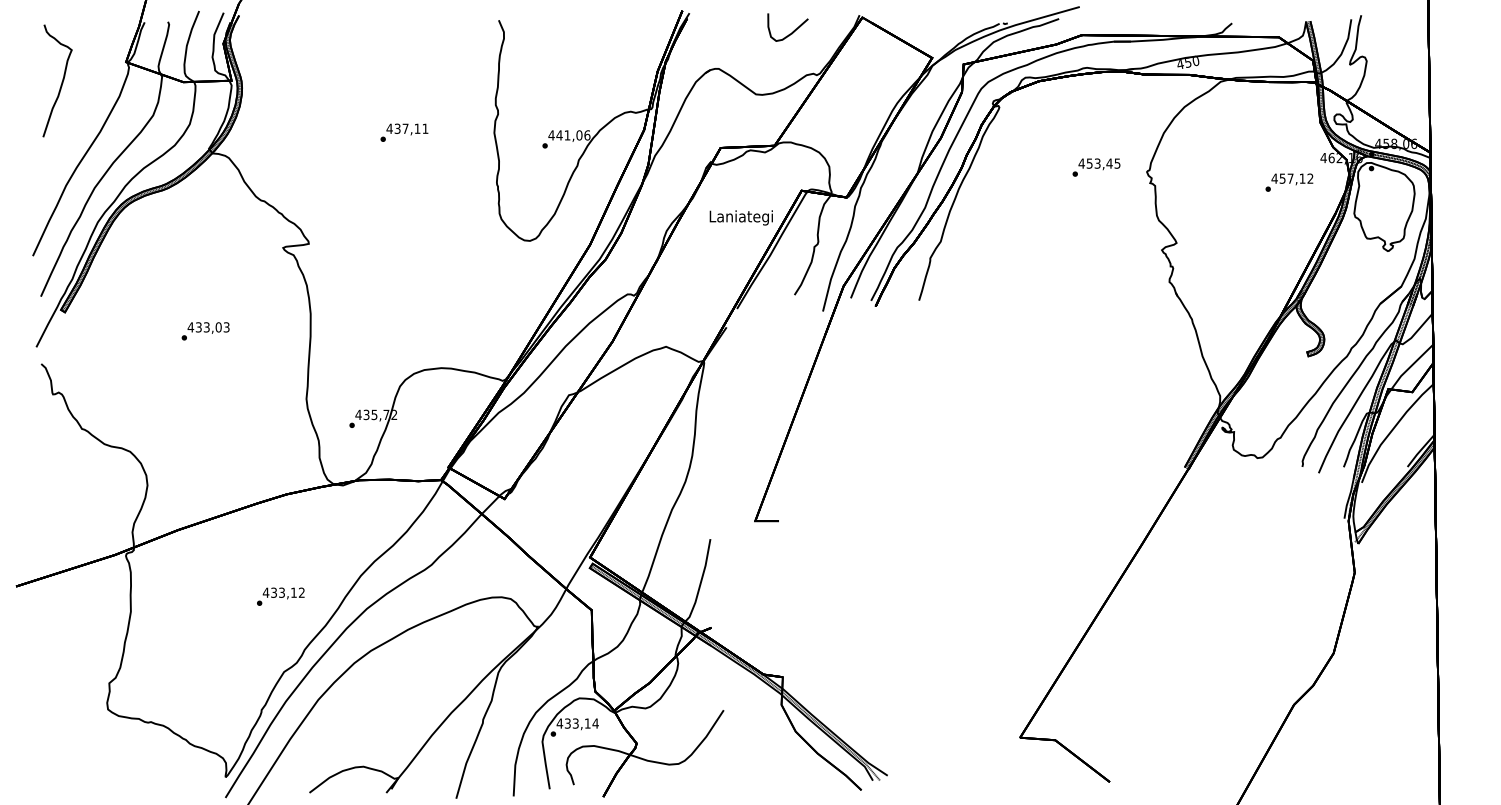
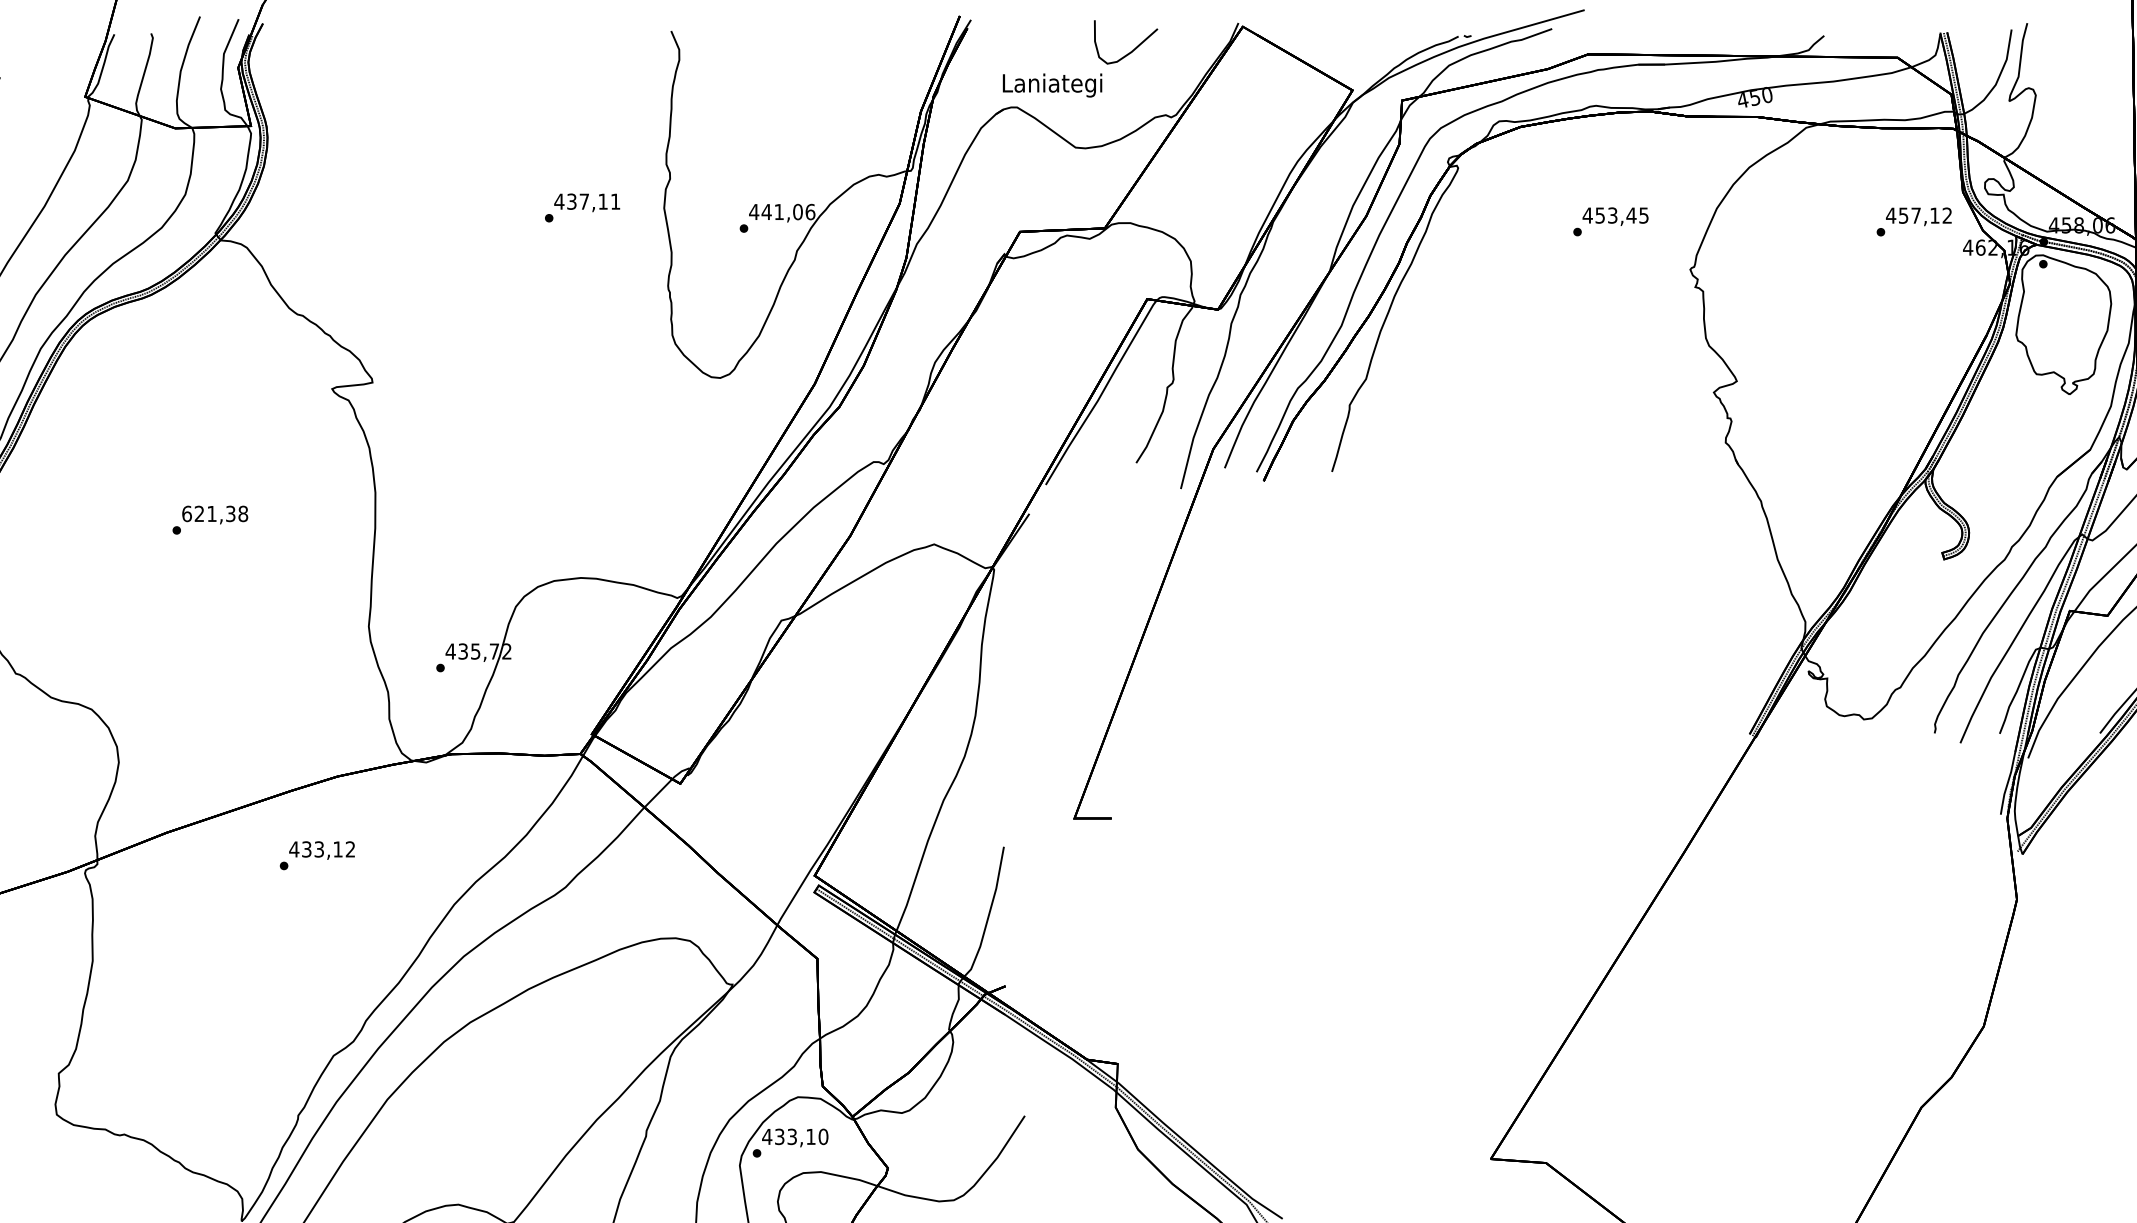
text: (404, 132) -> (582, 207), moved
text: (1096, 167) -> (1610, 221), moved
text: (1289, 182) -> (1914, 221), moved
text: (740, 217) -> (1051, 84), moved
text: (208, 327) -> (214, 514), 433,03 -> 621,38
text: (280, 596) -> (316, 855), moved
text: (595, 723) -> (823, 1136), 433,14 -> 433,10

